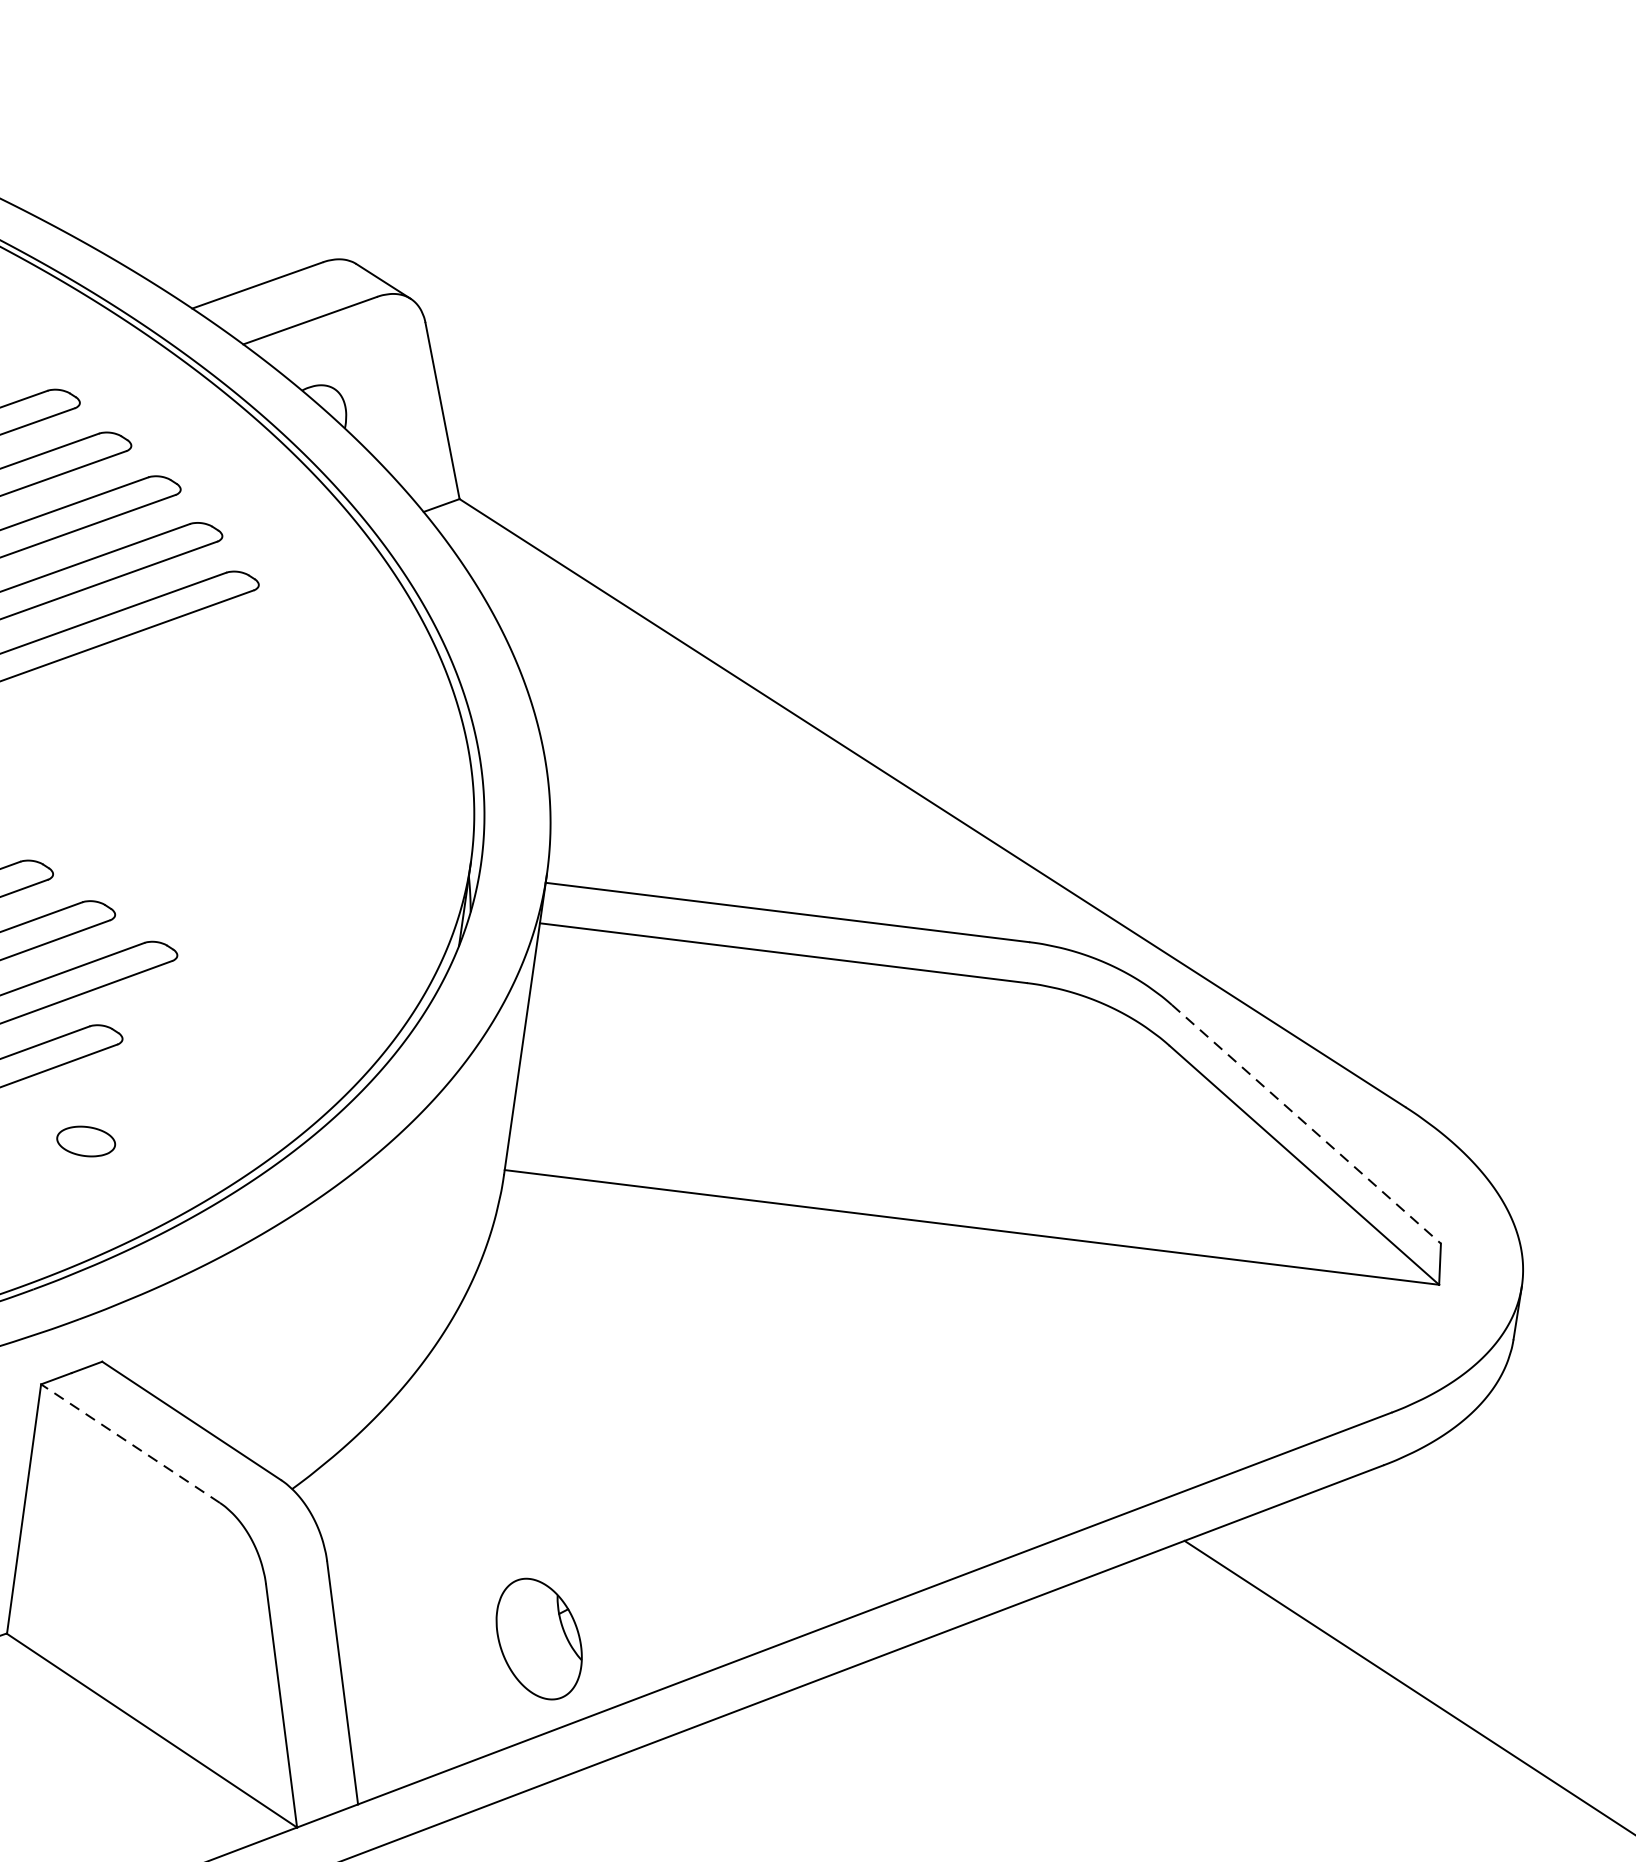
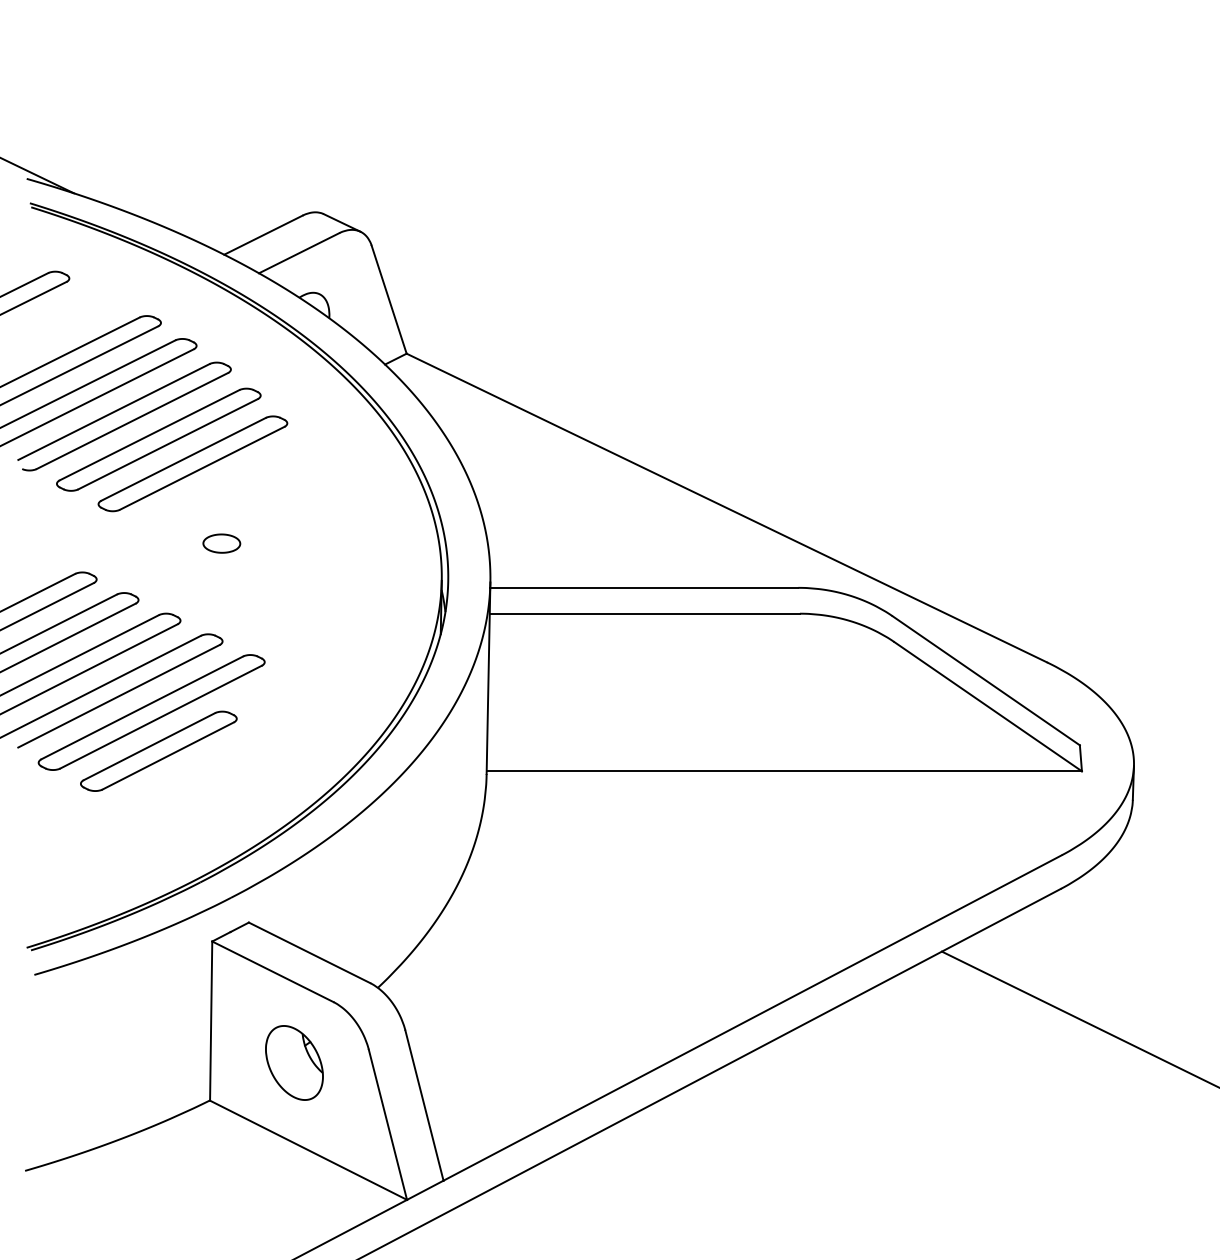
line: (1306, 1123) -> (986, 680), dashed -> solid
part: (85, 1141) -> (221, 543), moved
line: (129, 1443) -> (272, 971), dashed -> solid
part: (539, 1638) -> (294, 1062), moved

